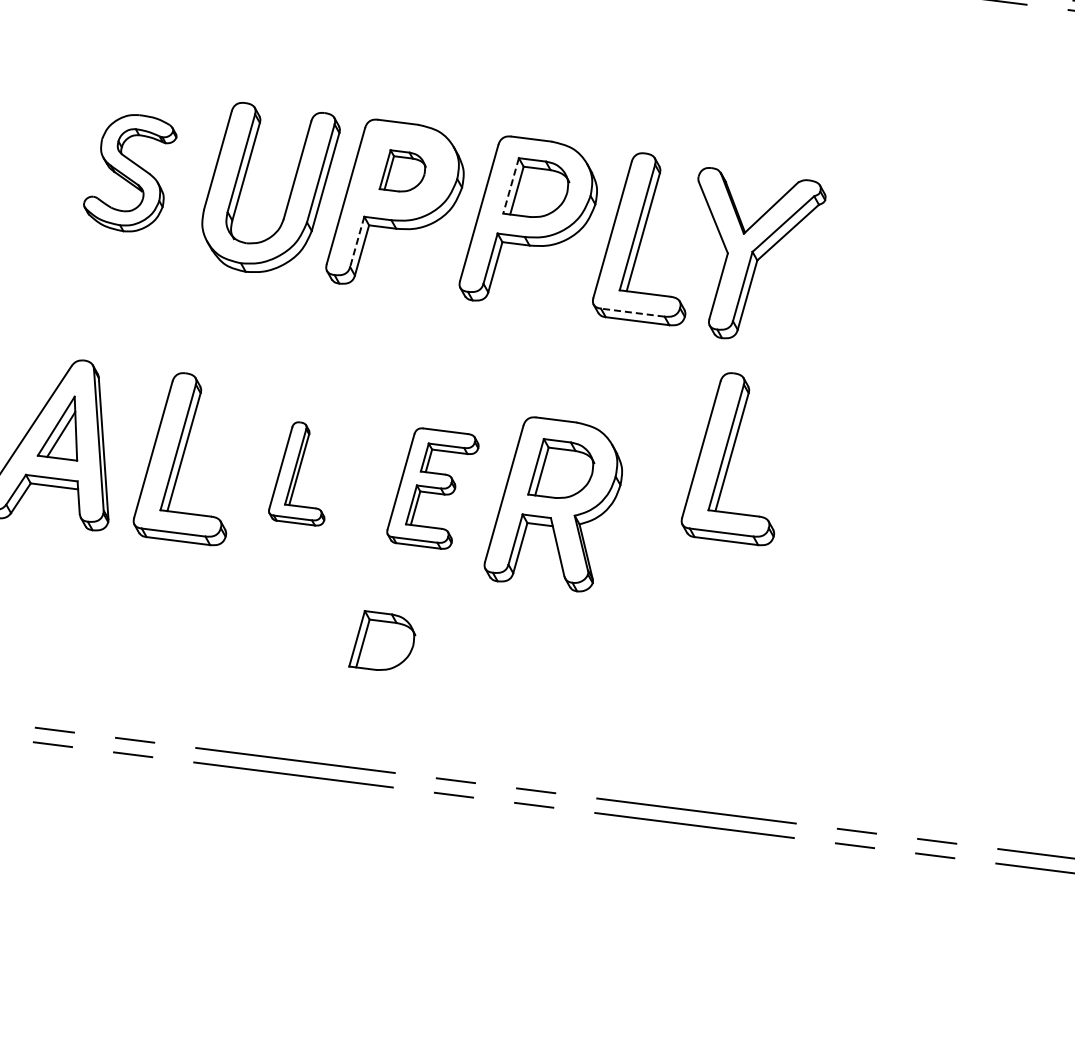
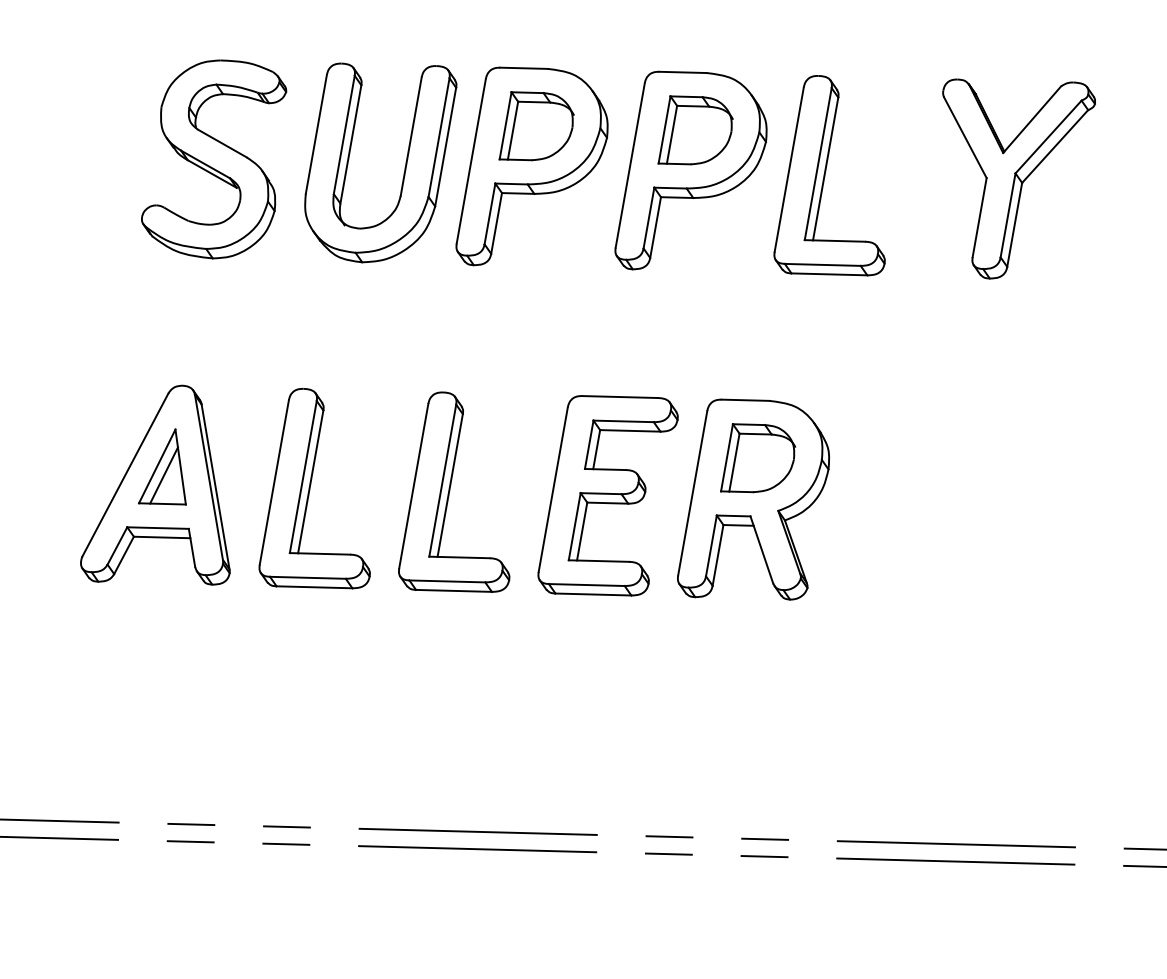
part: (402, 170) -> (534, 124), size x1.43
part: (130, 173) -> (214, 160), size x1.43
line: (511, 185) -> (664, 129), dashed -> solid
line: (357, 242) -> (490, 214), dashed -> solid
part: (761, 253) -> (1026, 174), moved
line: (632, 312) -> (822, 264), dashed -> solid
part: (727, 459) -> (951, 426), removed
part: (296, 473) -> (445, 493), size x1.67
part: (432, 488) -> (607, 495), size x1.43
part: (382, 640) -> (566, 680), removed

